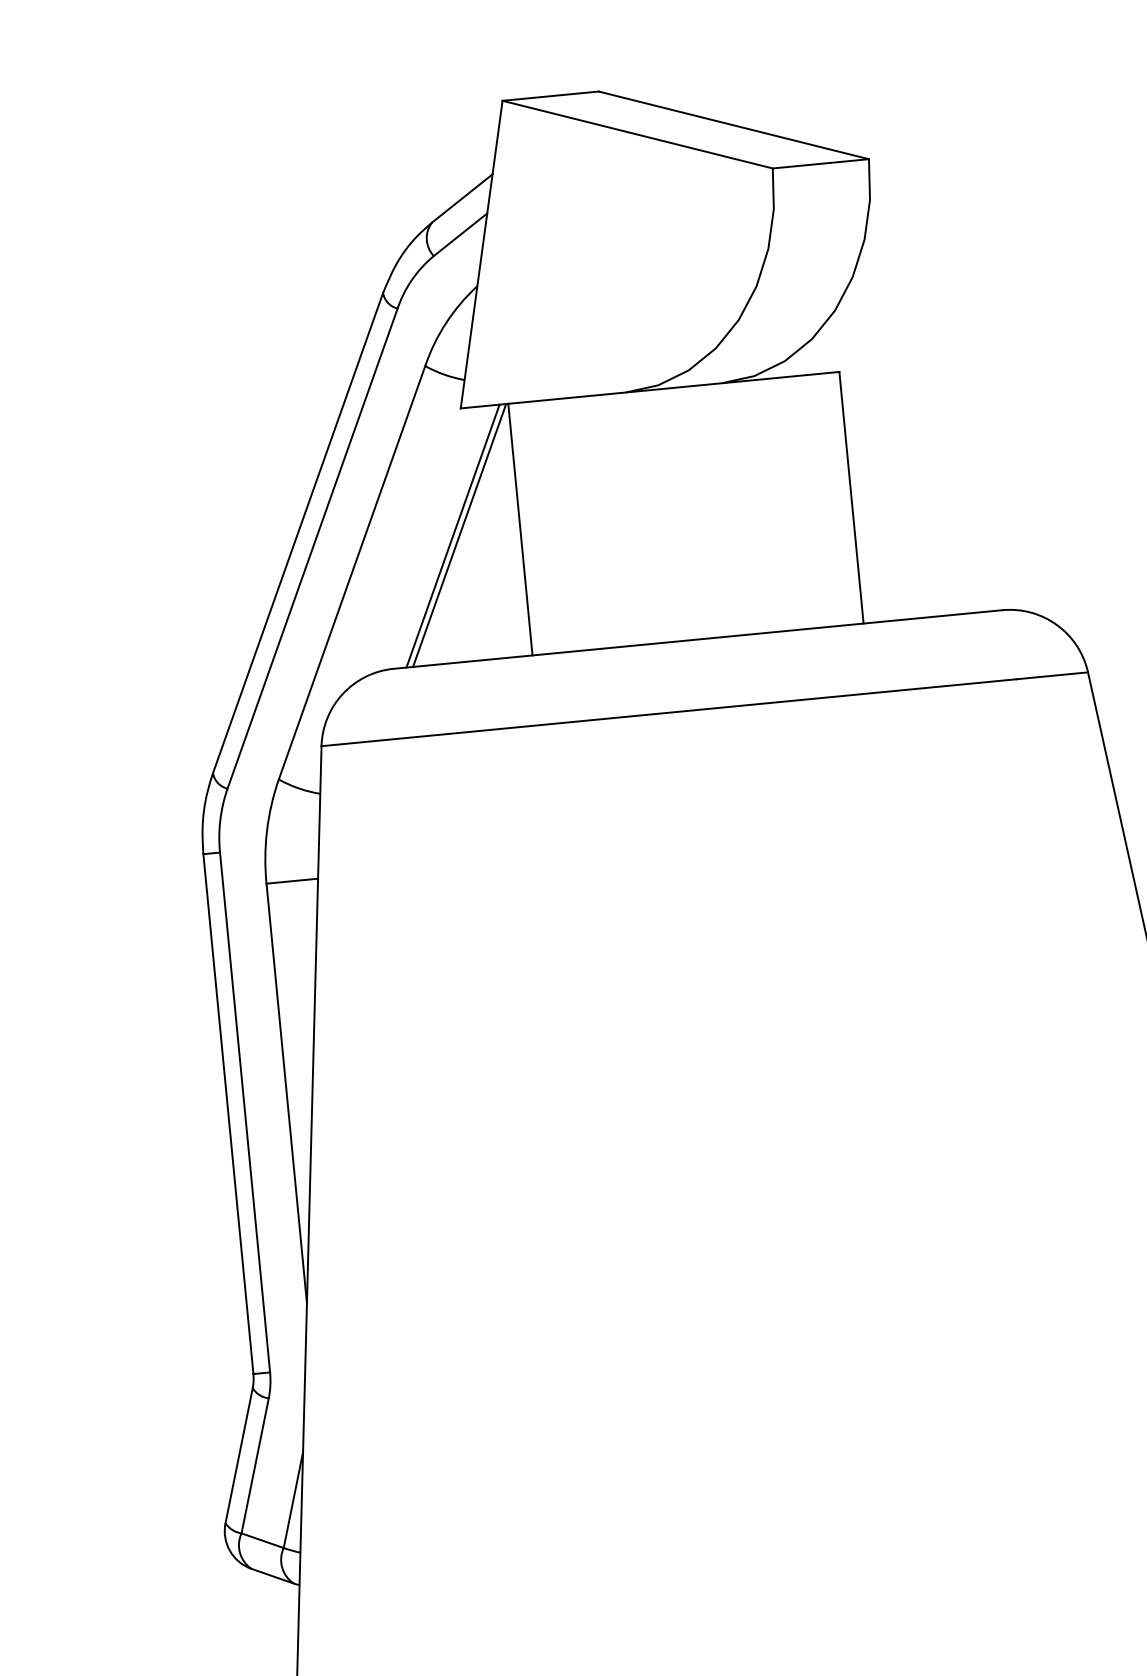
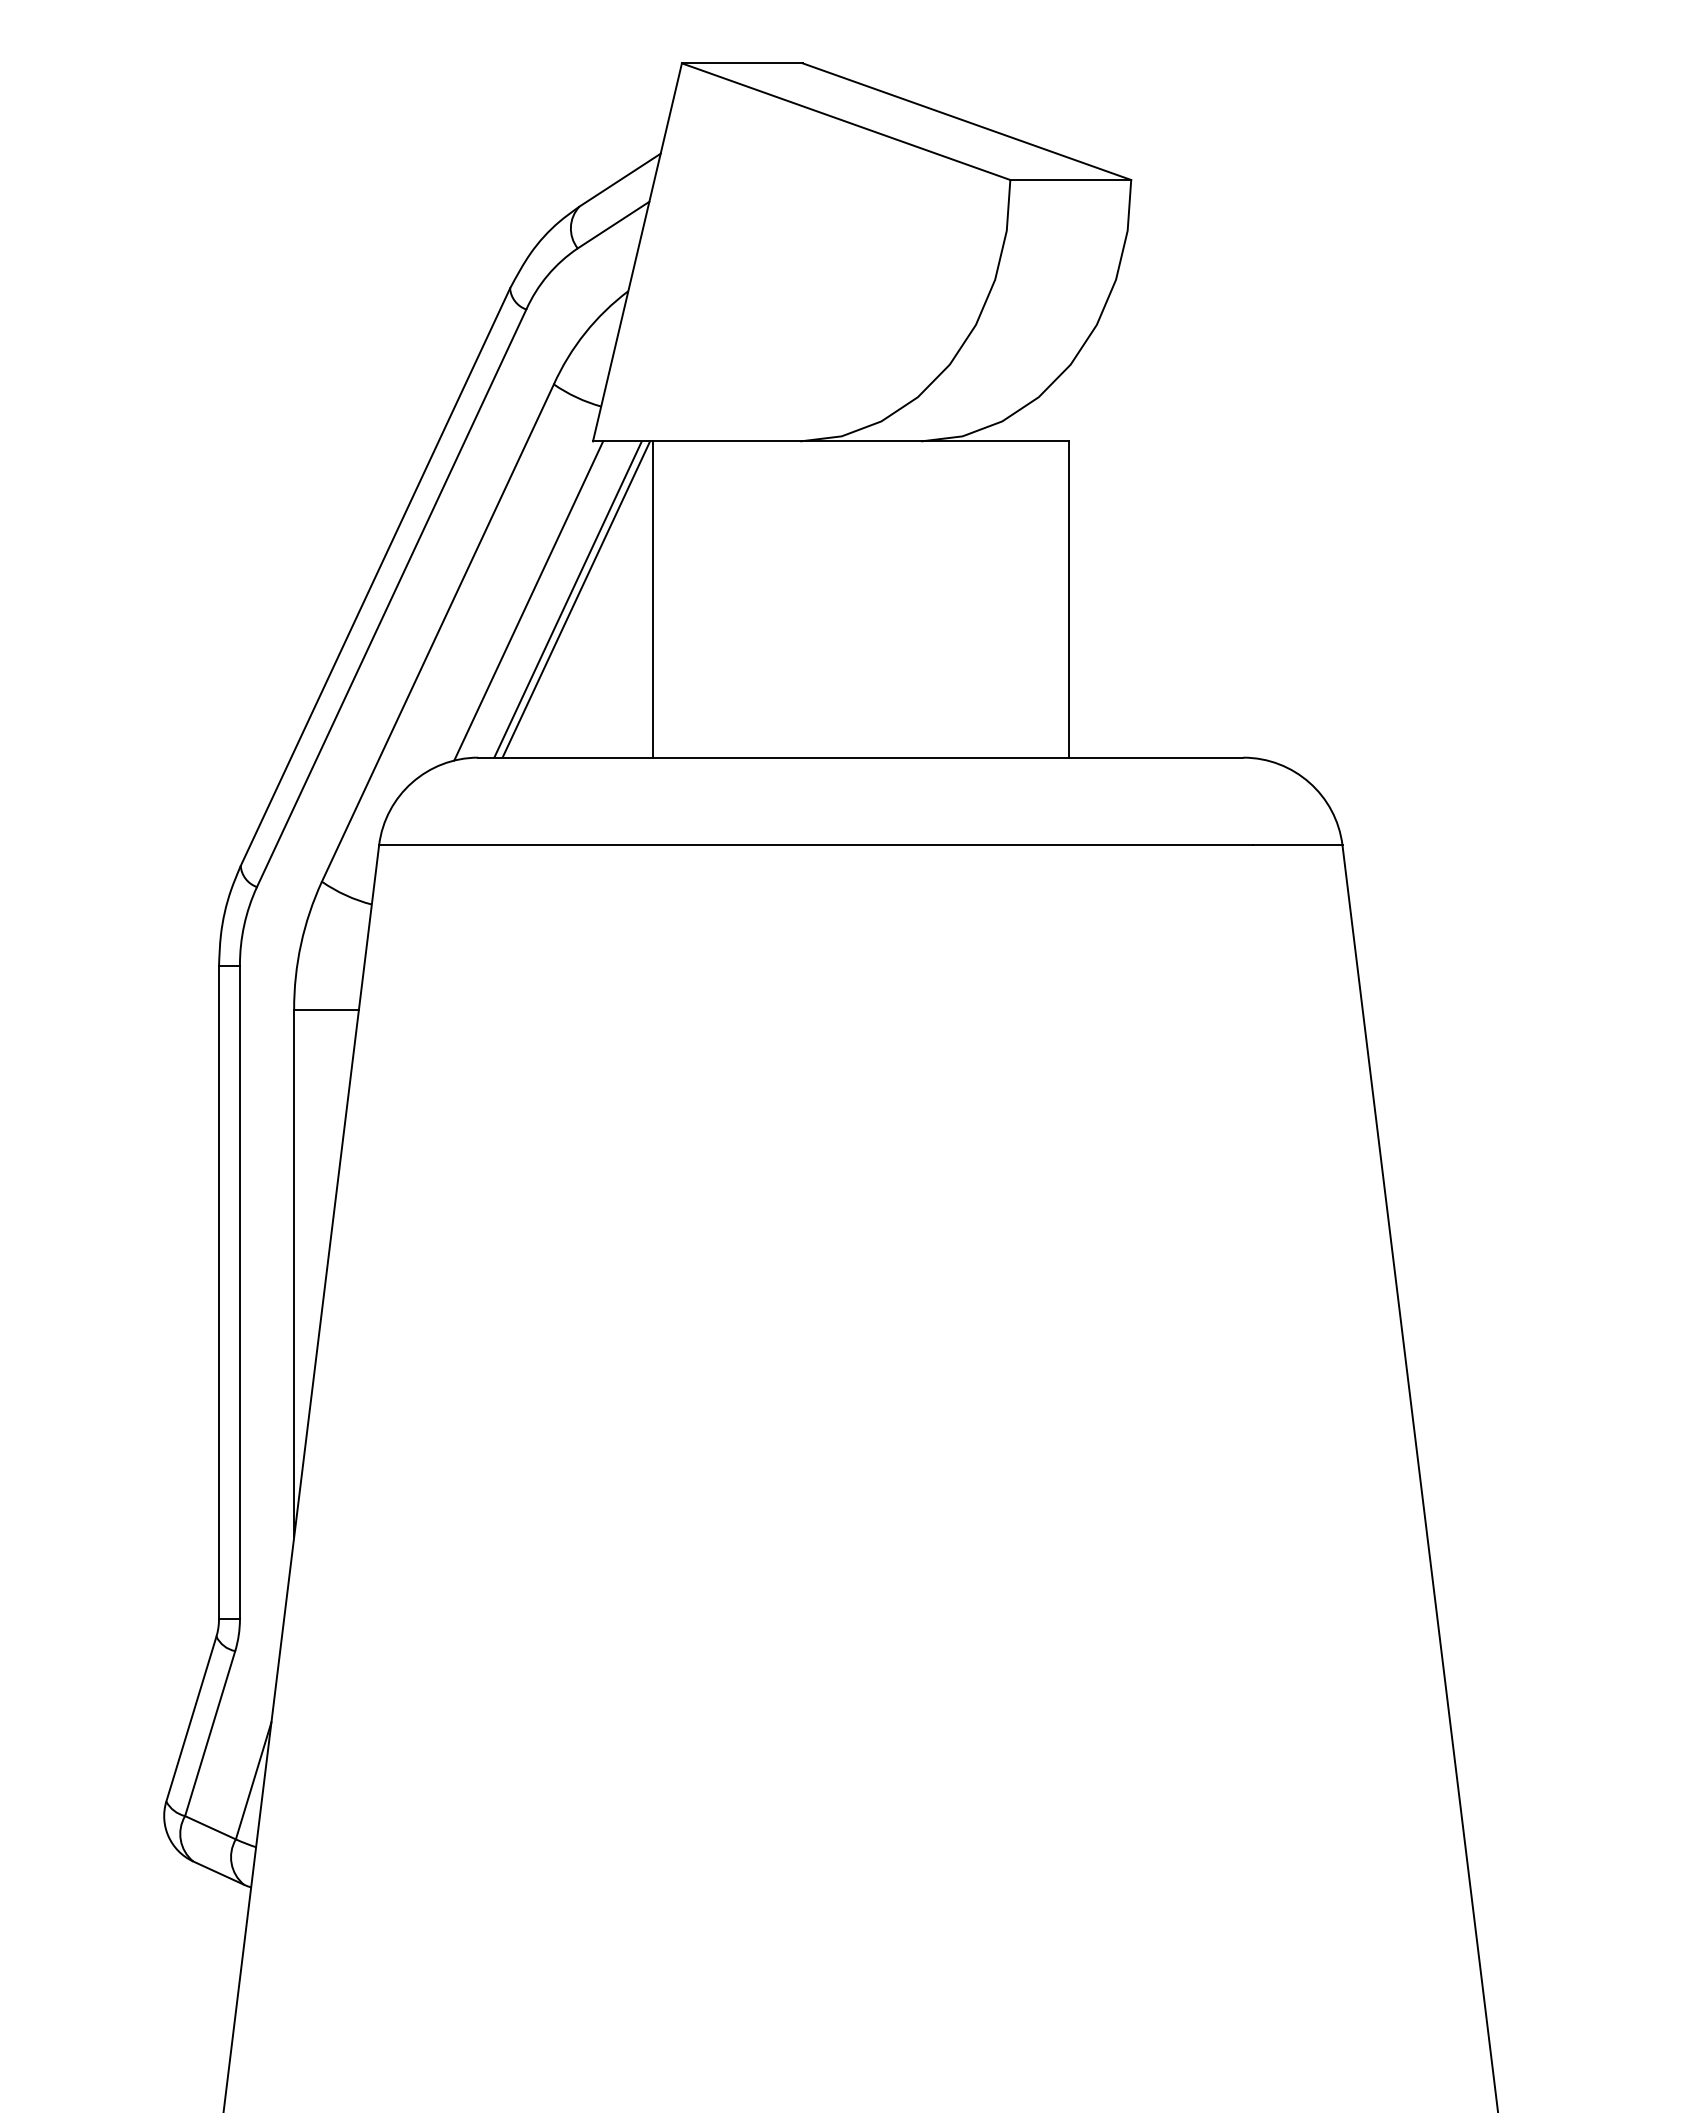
line: (421, 539) -> (528, 600), added

